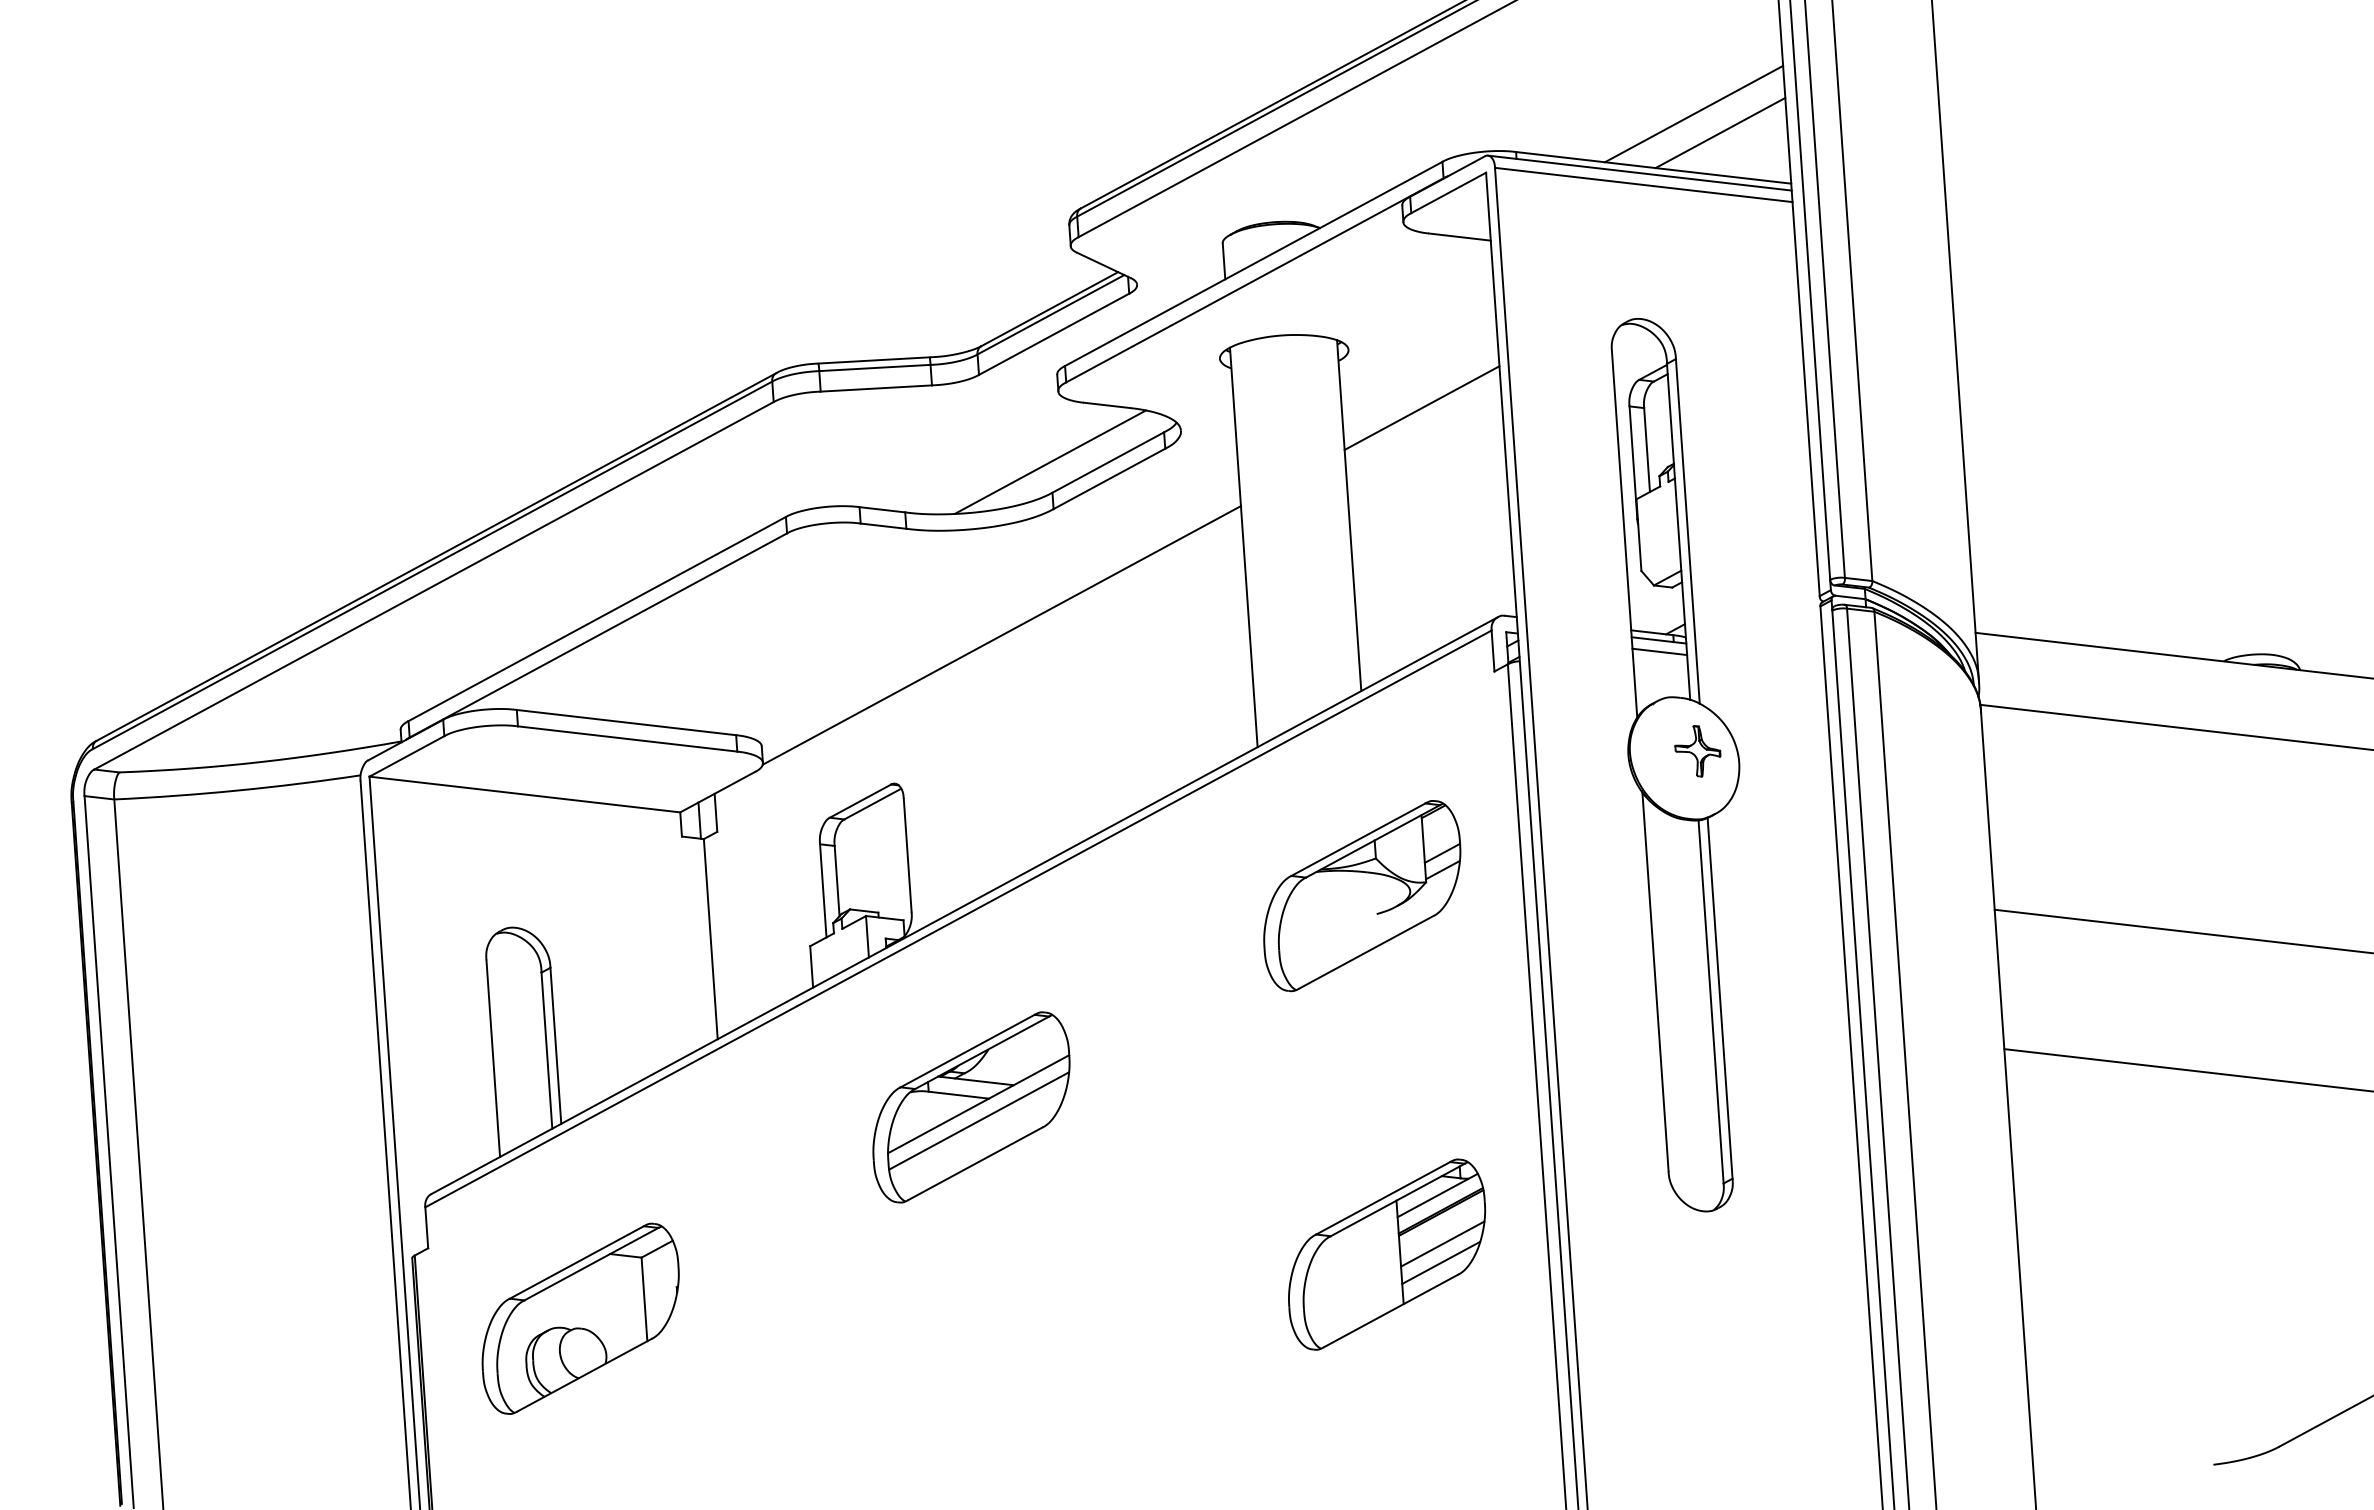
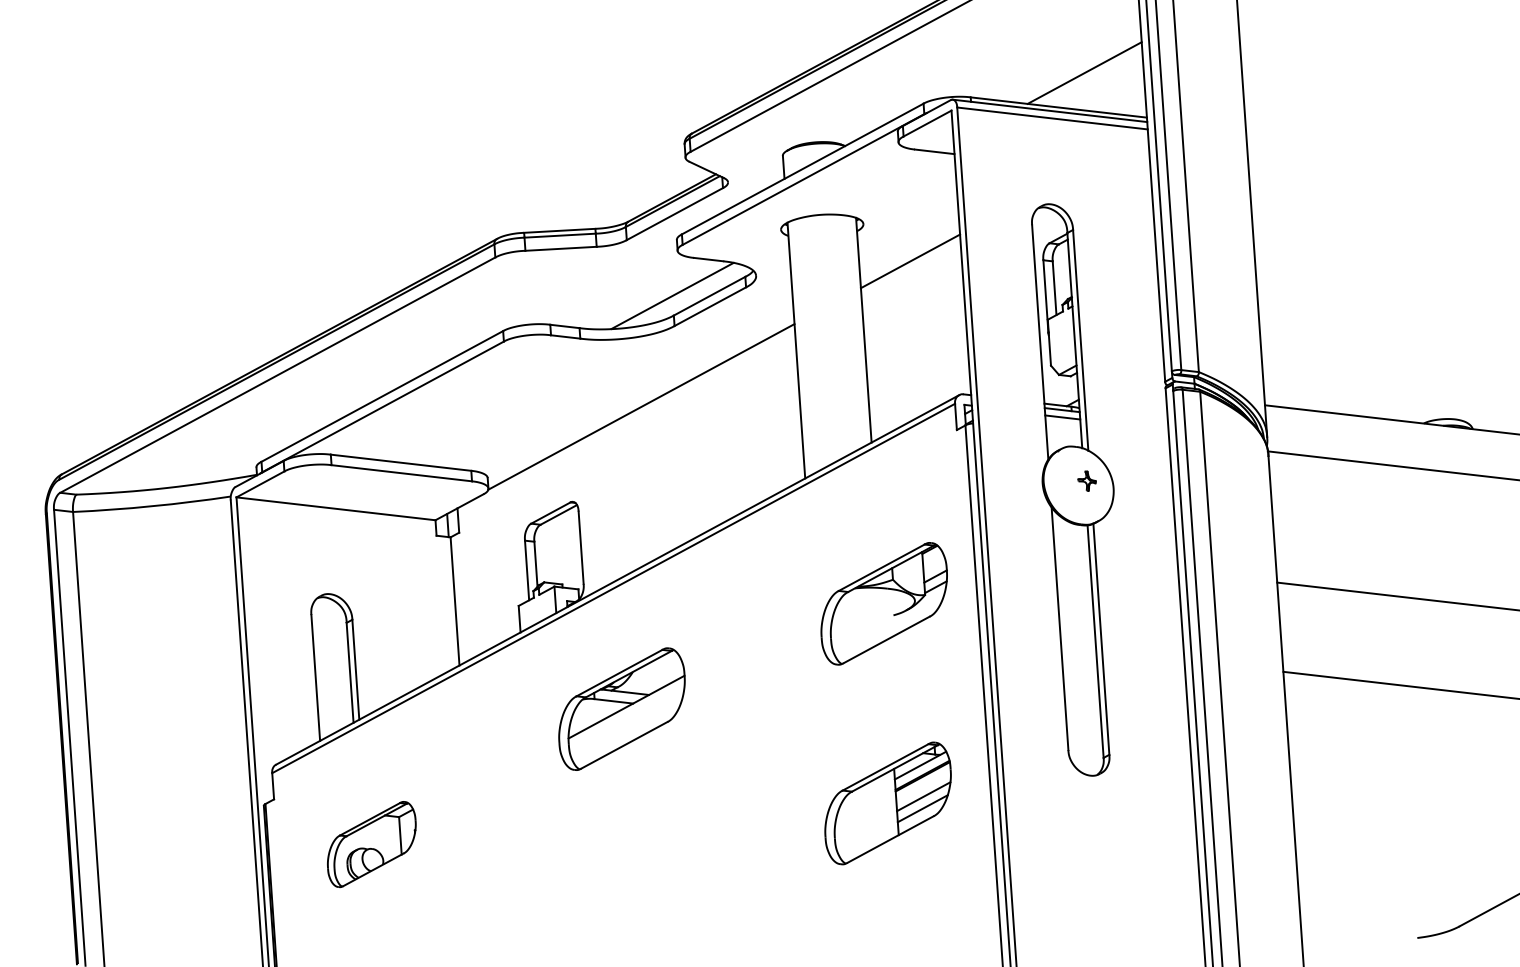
line: (1720, 131) -> (1101, 84), removed
part: (1696, 751) -> (1086, 481), size x0.6
part: (1361, 895) -> (883, 603), moved
line: (978, 1120) -> (626, 717), removed
part: (580, 1318) -> (371, 844), size x0.7

